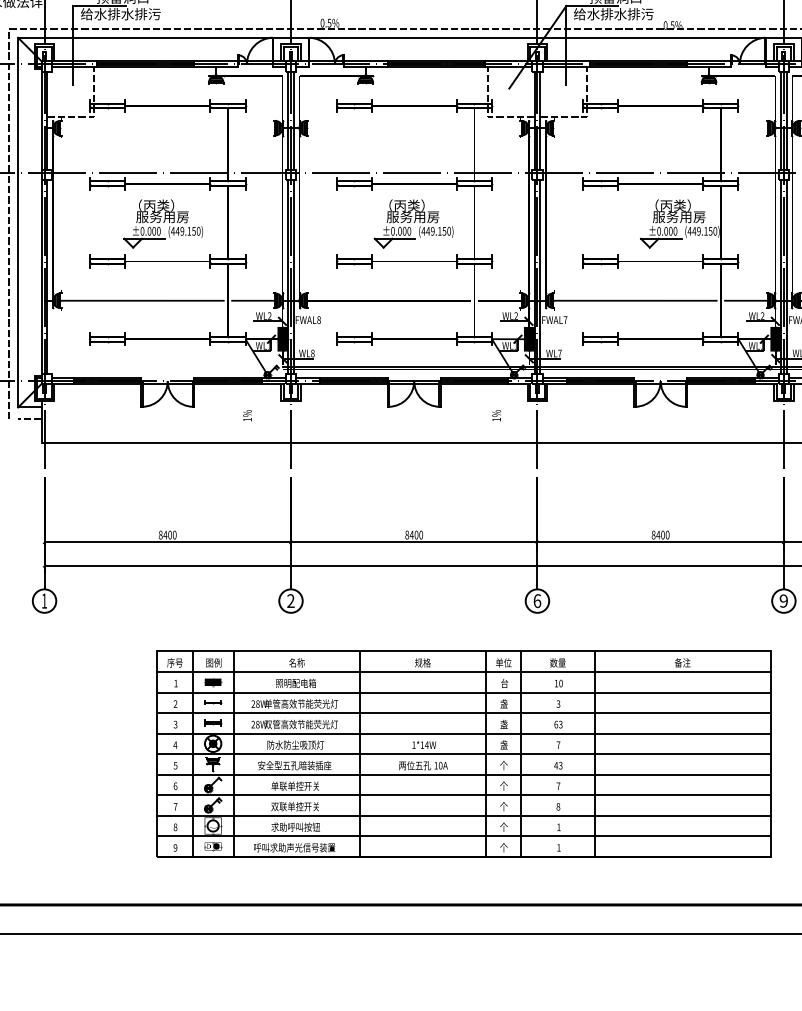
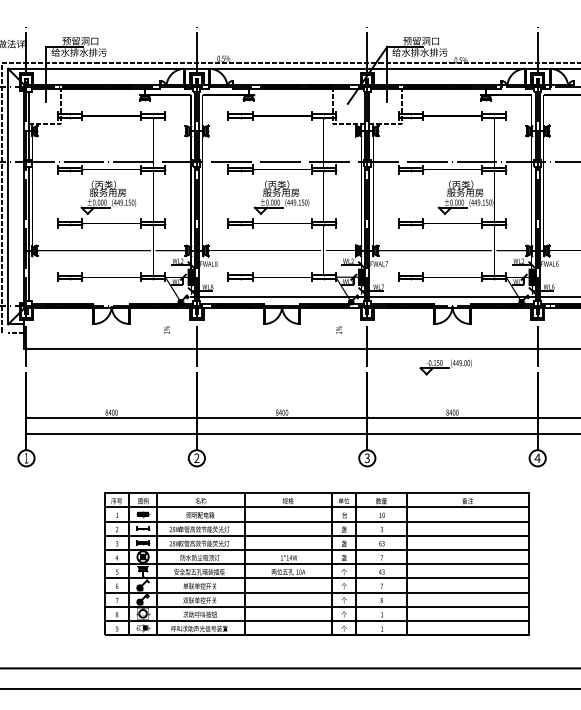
part: (650, 469) -> (445, 367), added
text: (783, 599) -> (537, 457), 9 -> 4
text: (536, 601) -> (366, 458), 6 -> 3

